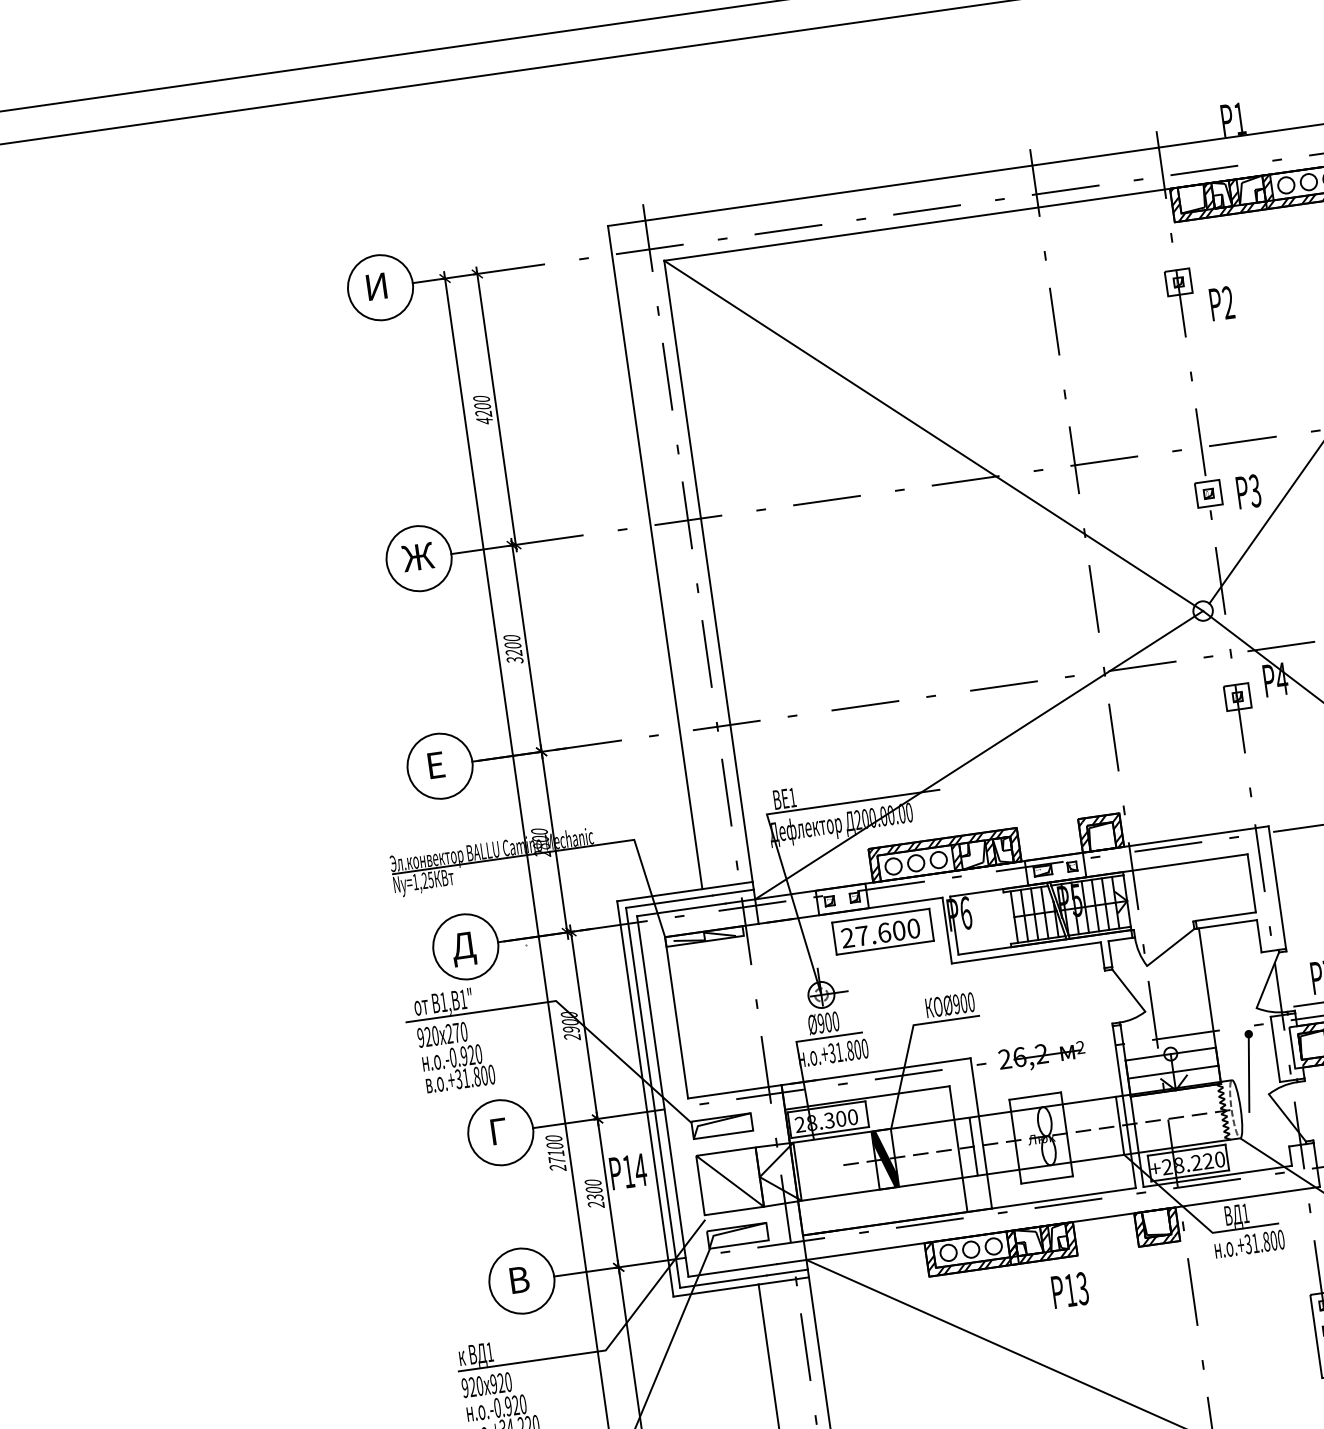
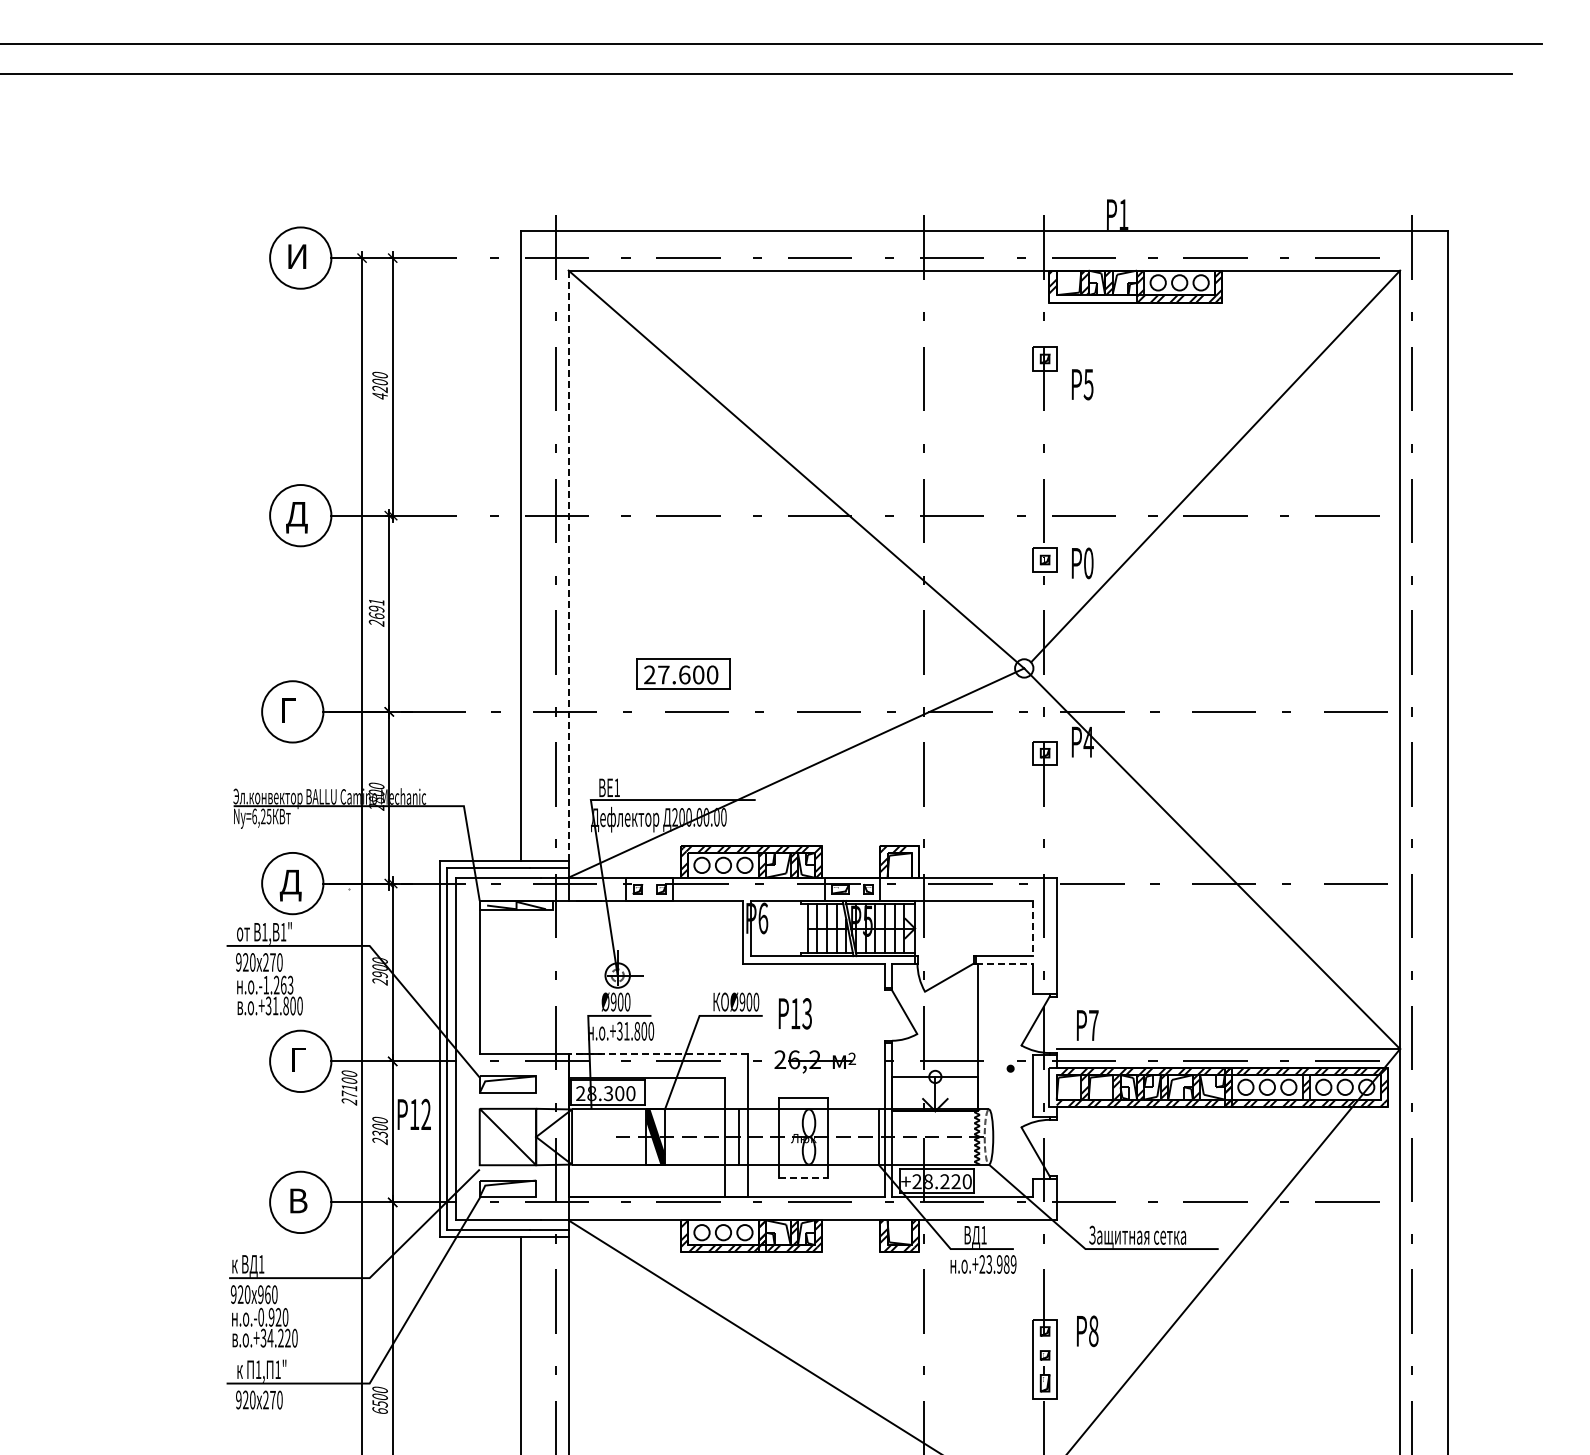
hatch: (1222, 211) -> (1095, 298), removed
text: (1228, 302) -> (1088, 384), 2 -> 5
text: (1255, 491) -> (1088, 563), 3 -> 0
text: (418, 560) -> (299, 517), Ж -> Д
line: (708, 571) -> (568, 565), solid -> dashed
text: (513, 649) -> (376, 612), 3200 -> 2691
text: (438, 770) -> (290, 715), Е -> Г
hatch: (1117, 830) -> (915, 861), removed
text: (415, 882) -> (254, 816), =1,25 -> =6,25
line: (1251, 883) -> (1033, 928), solid -> dashed
line: (1226, 924) -> (1004, 963), solid -> dashed
part: (882, 931) -> (683, 673), moved
text: (465, 1055) -> (278, 984), .-0.920 -> .-1.263
line: (876, 1071) -> (658, 1054), solid -> dashed
line: (1173, 1072) -> (935, 1094), removed
line: (1248, 1072) -> (1005, 1104), removed
text: (639, 1168) -> (425, 1113), 14 -> 12
line: (1047, 1179) -> (803, 1177), solid -> dashed
text: (1264, 1242) -> (997, 1264), .+31.800 -> .+23.989
text: (1069, 1290) -> (794, 1013), moved
text: (500, 1382) -> (267, 1294), 920 -> 960

